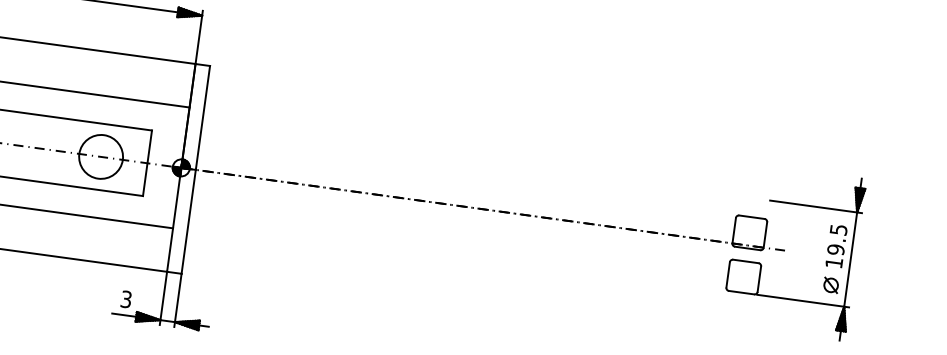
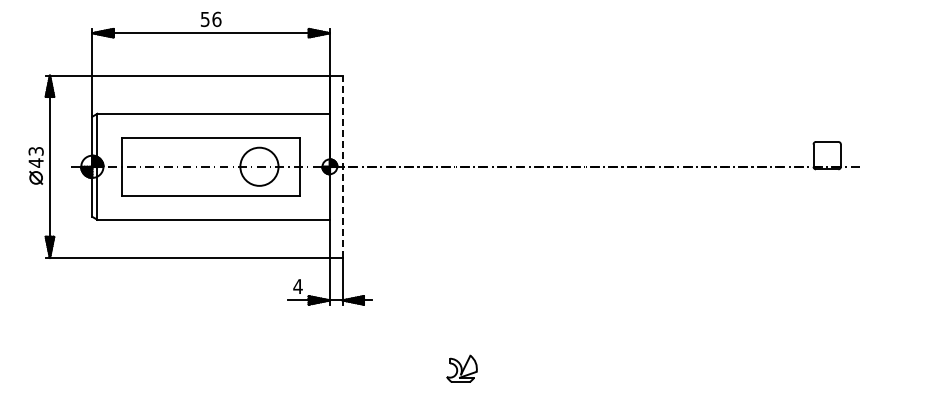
line: (195, 169) -> (342, 166), solid -> dashed
part: (826, 249) -> (895, 160), removed
text: (125, 299) -> (297, 286), 3 -> 4

